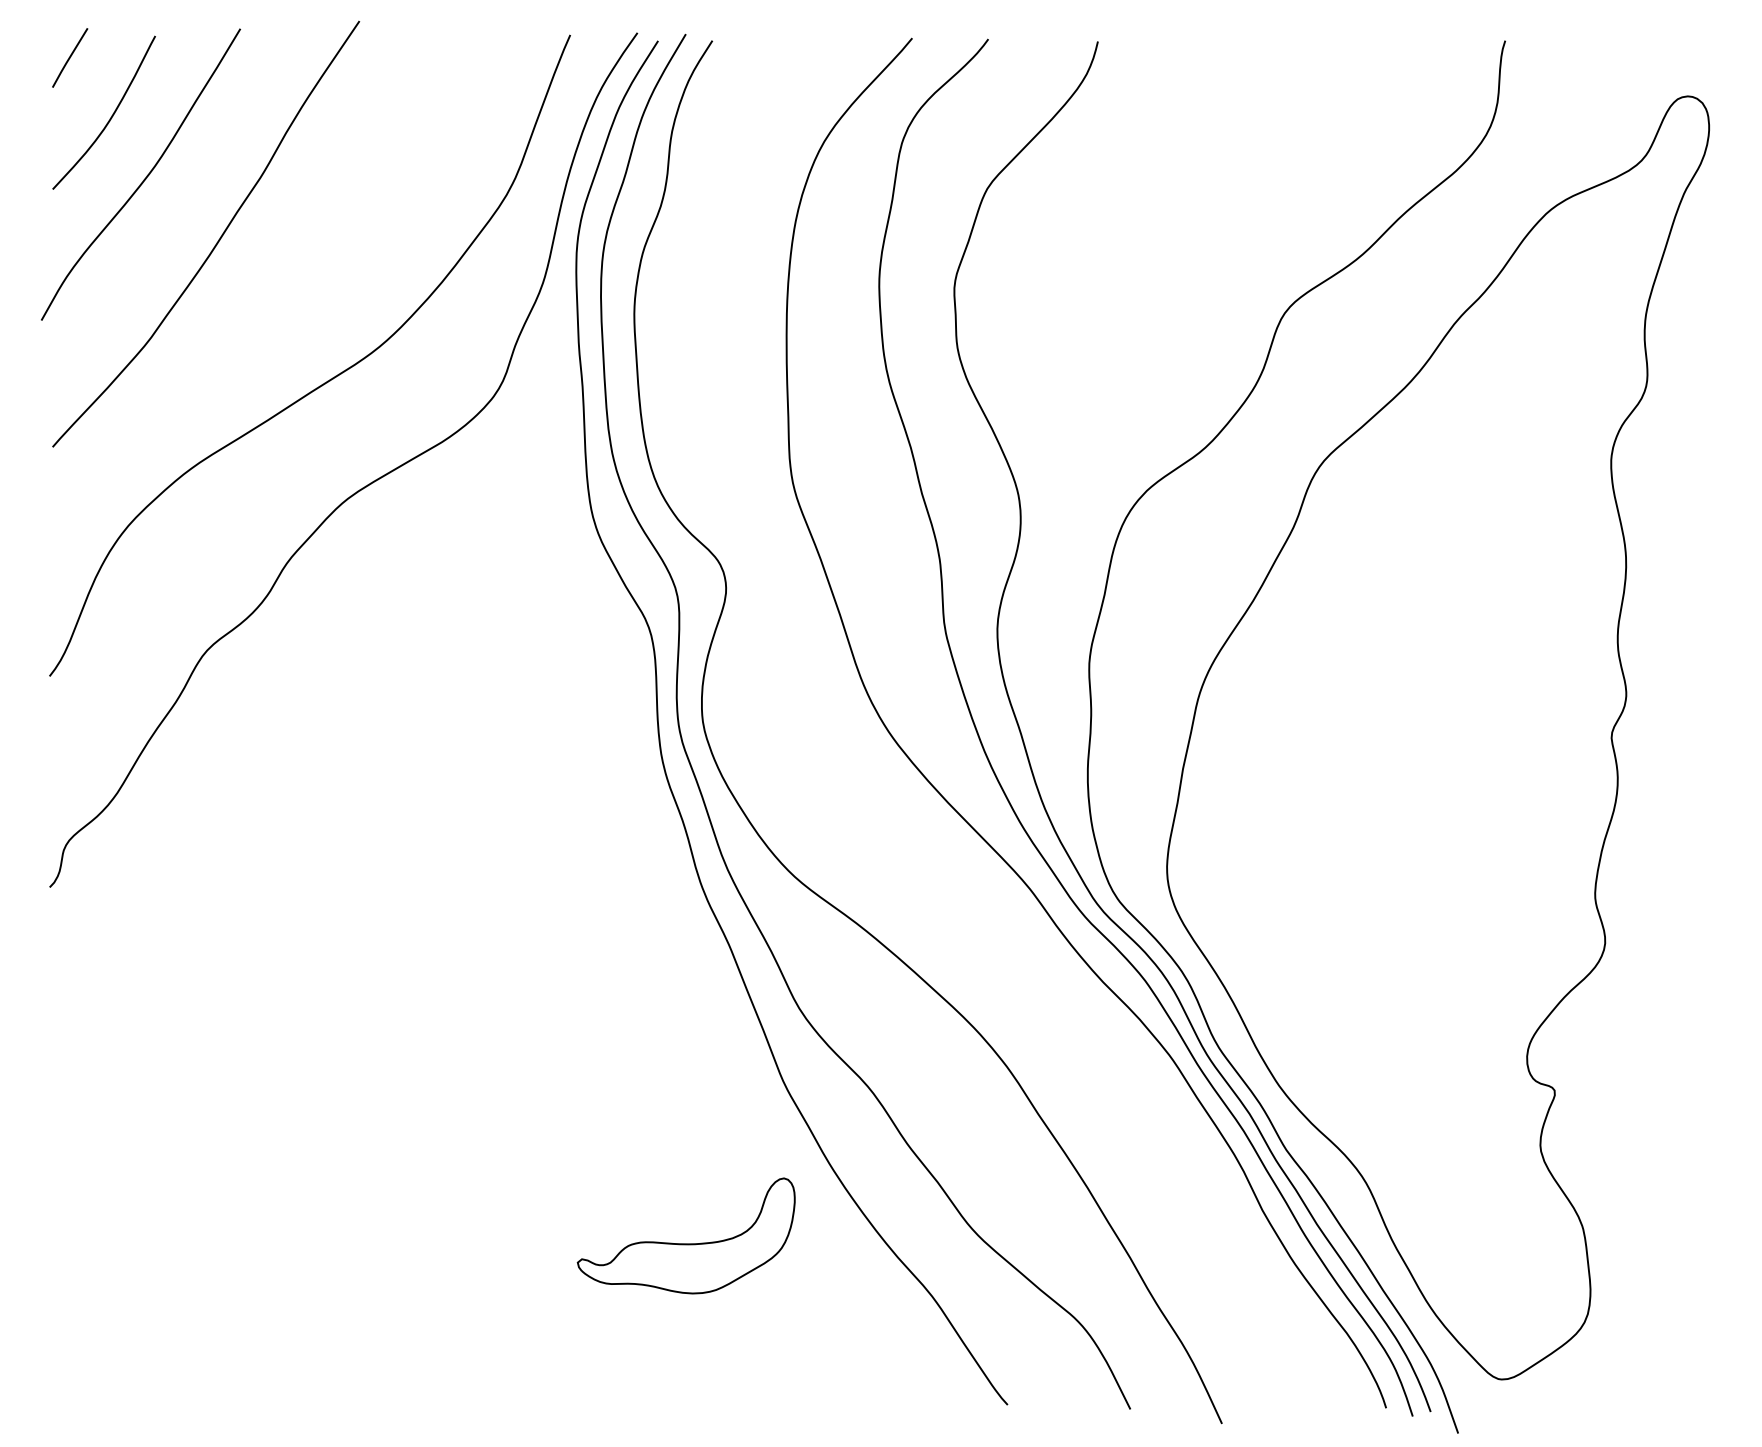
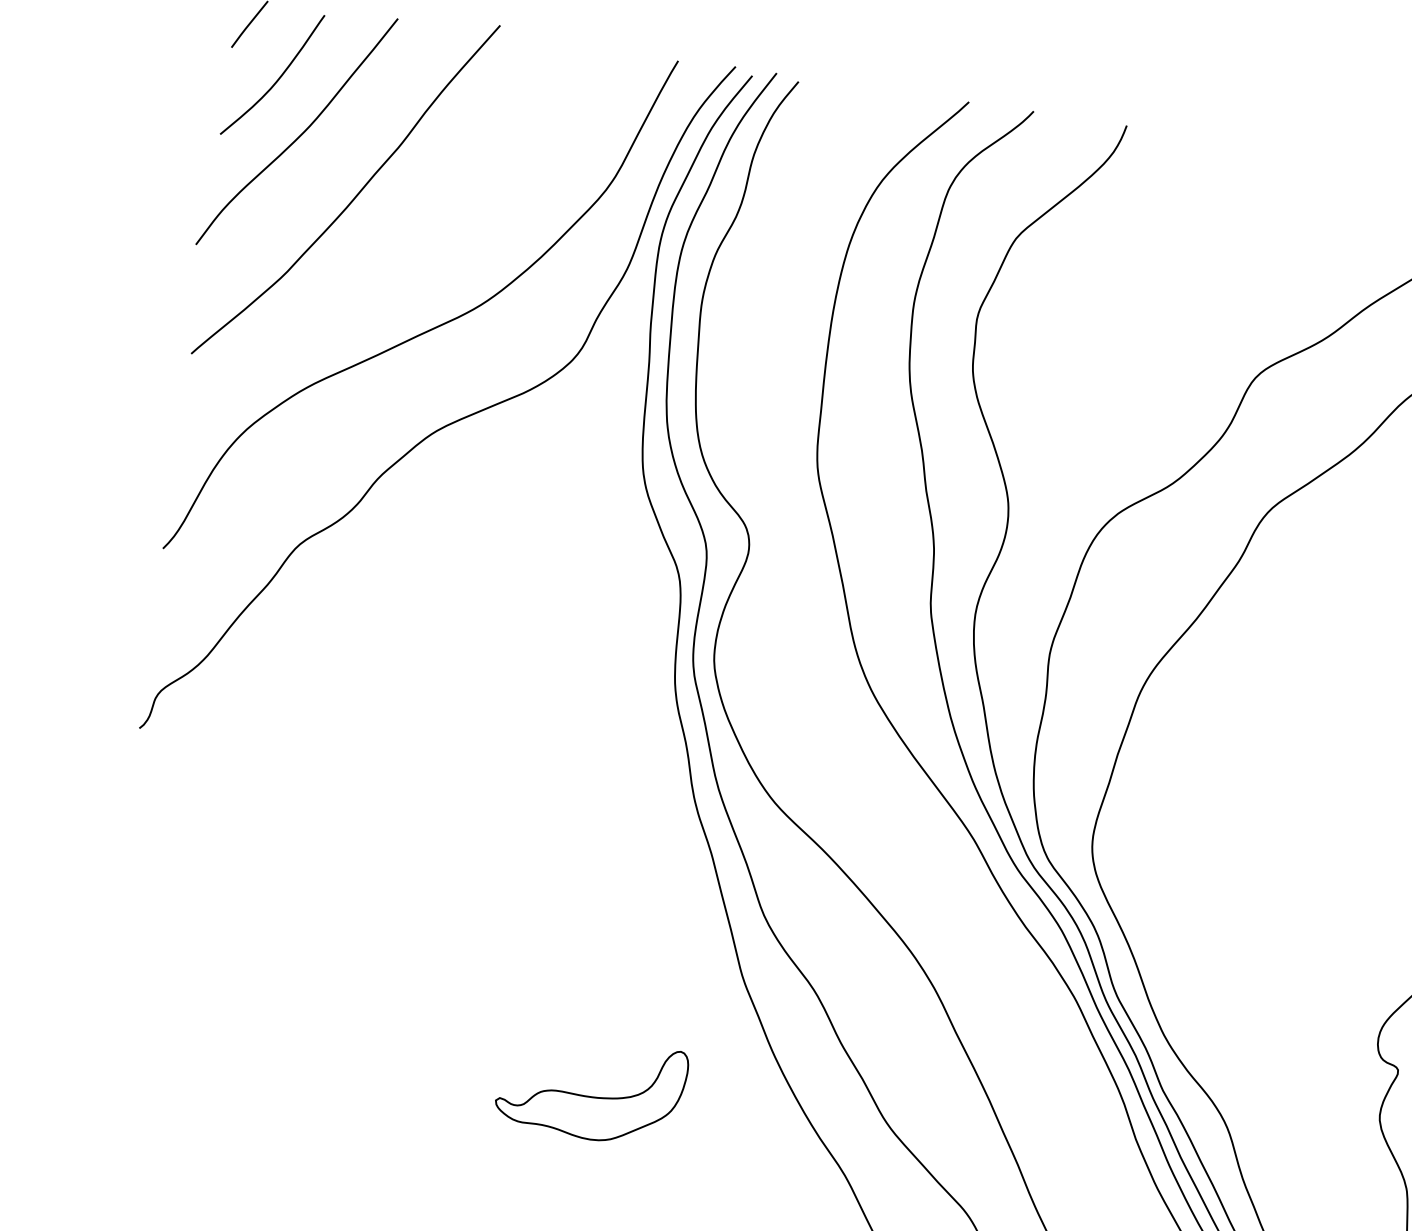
part: (685, 1243) -> (589, 1096), moved

